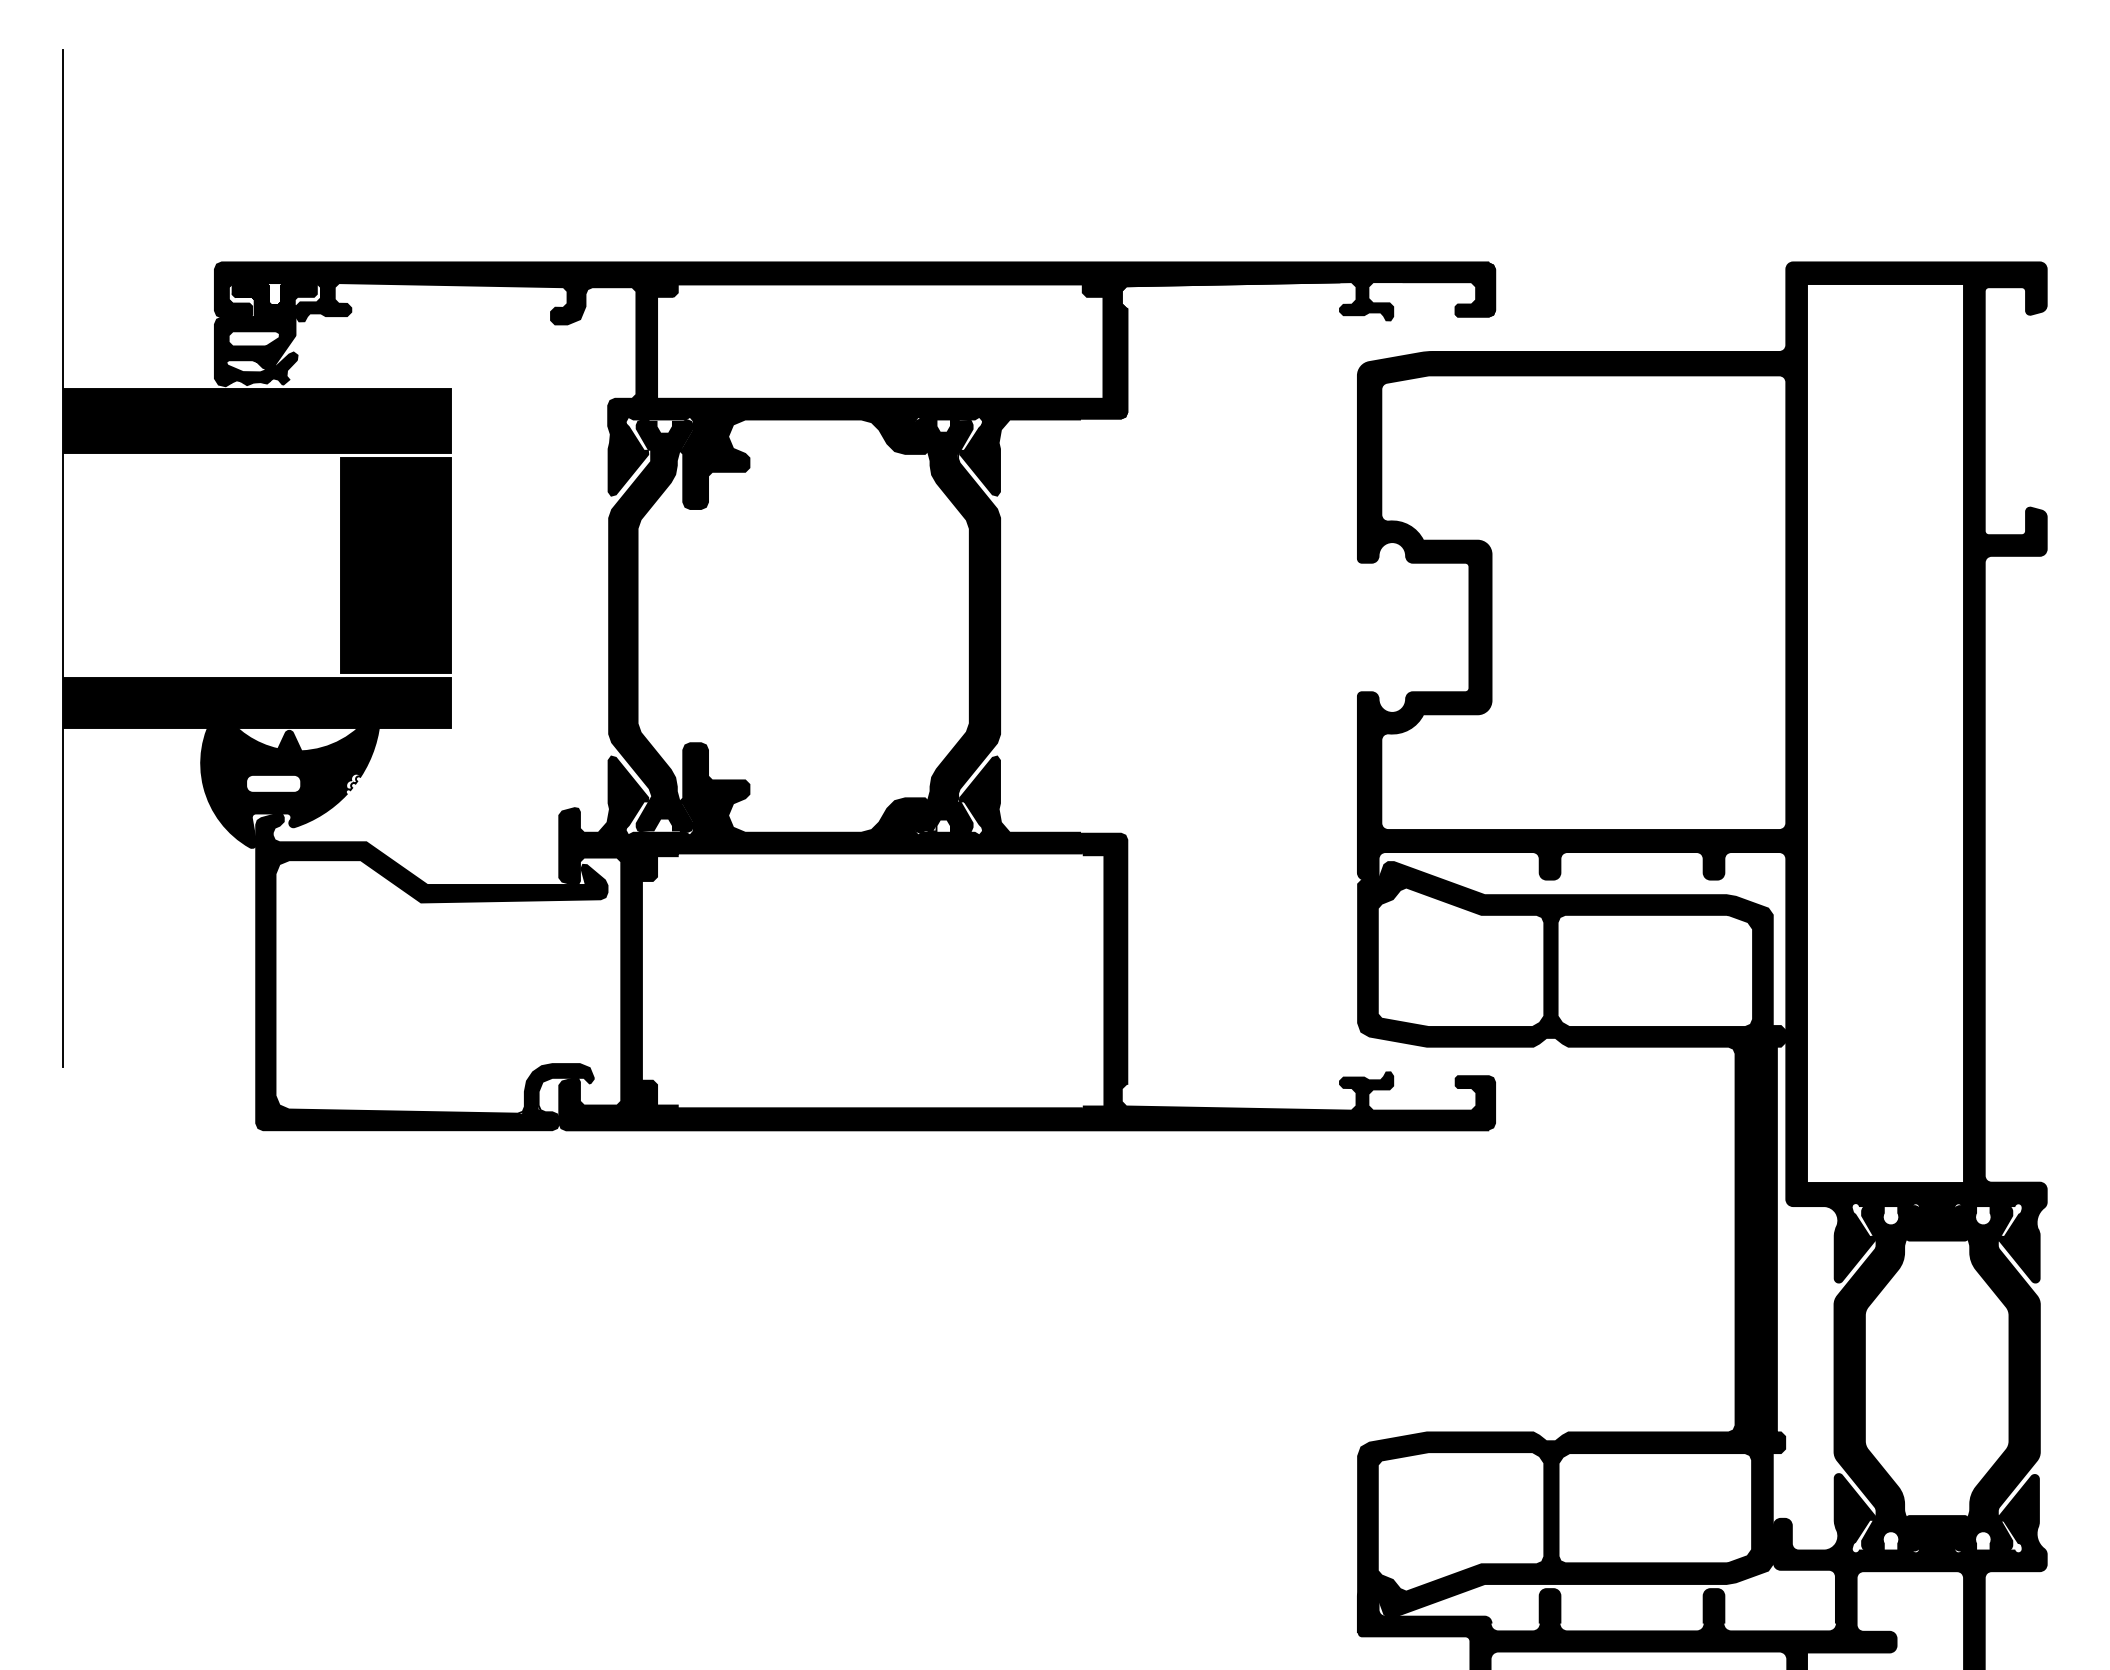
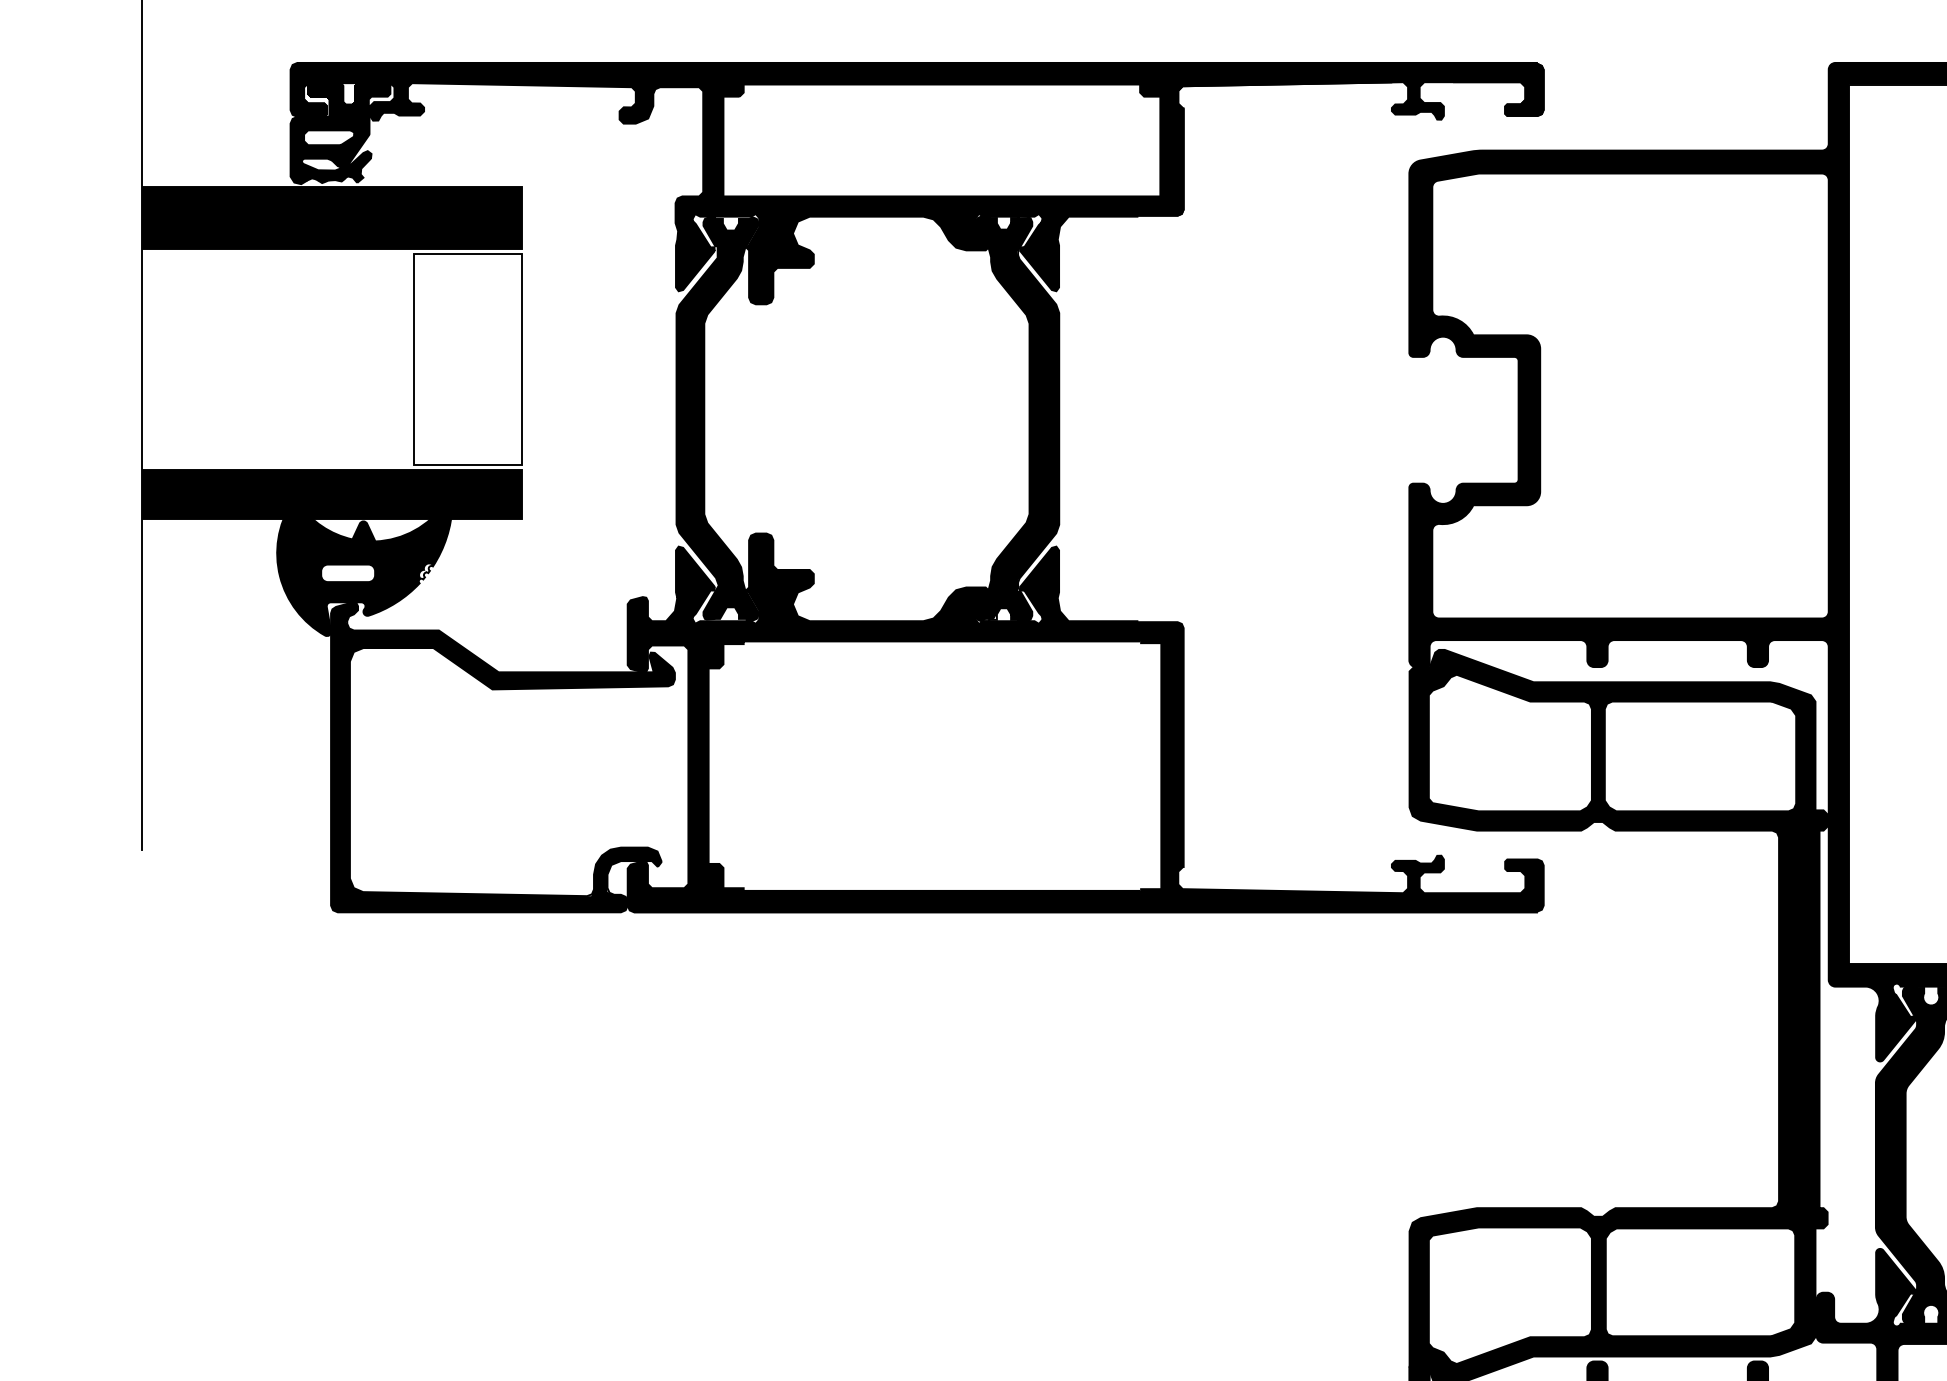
fill: (395, 565) -> (467, 359), removed

